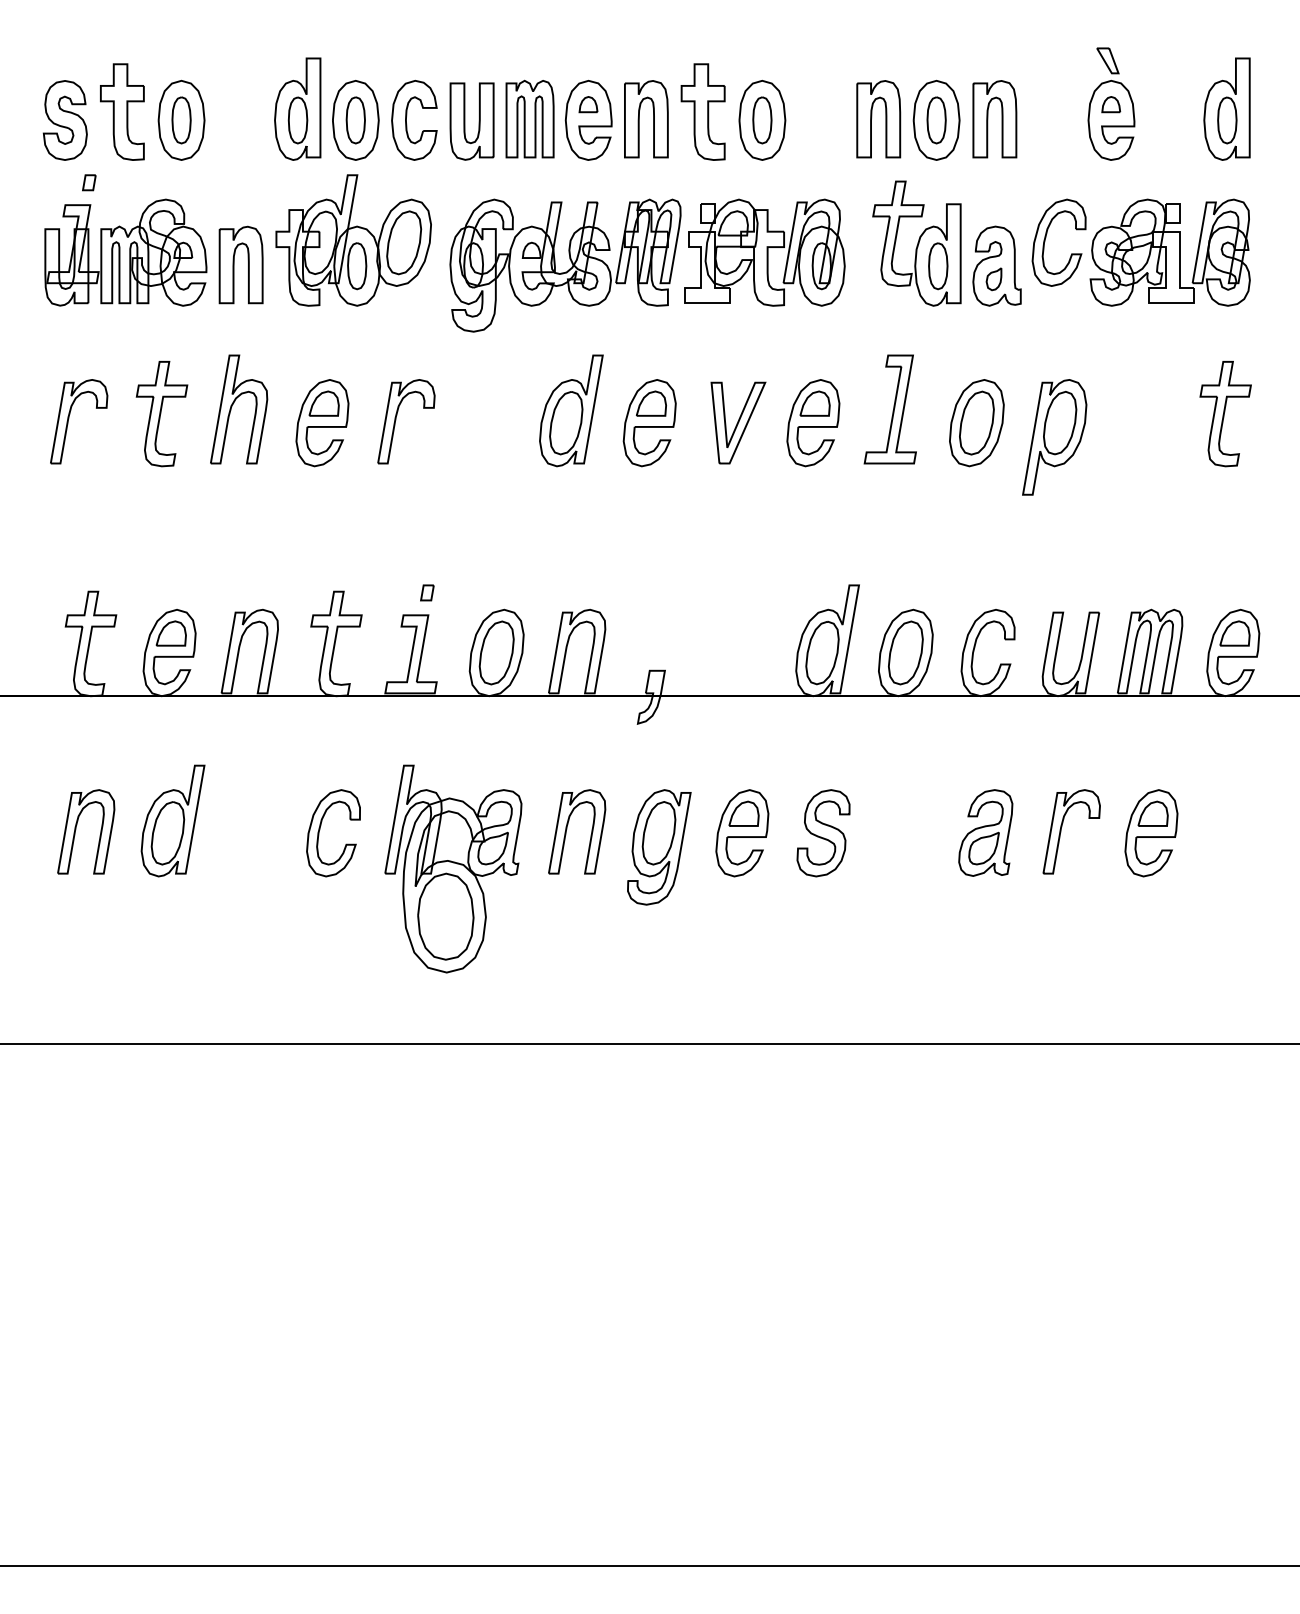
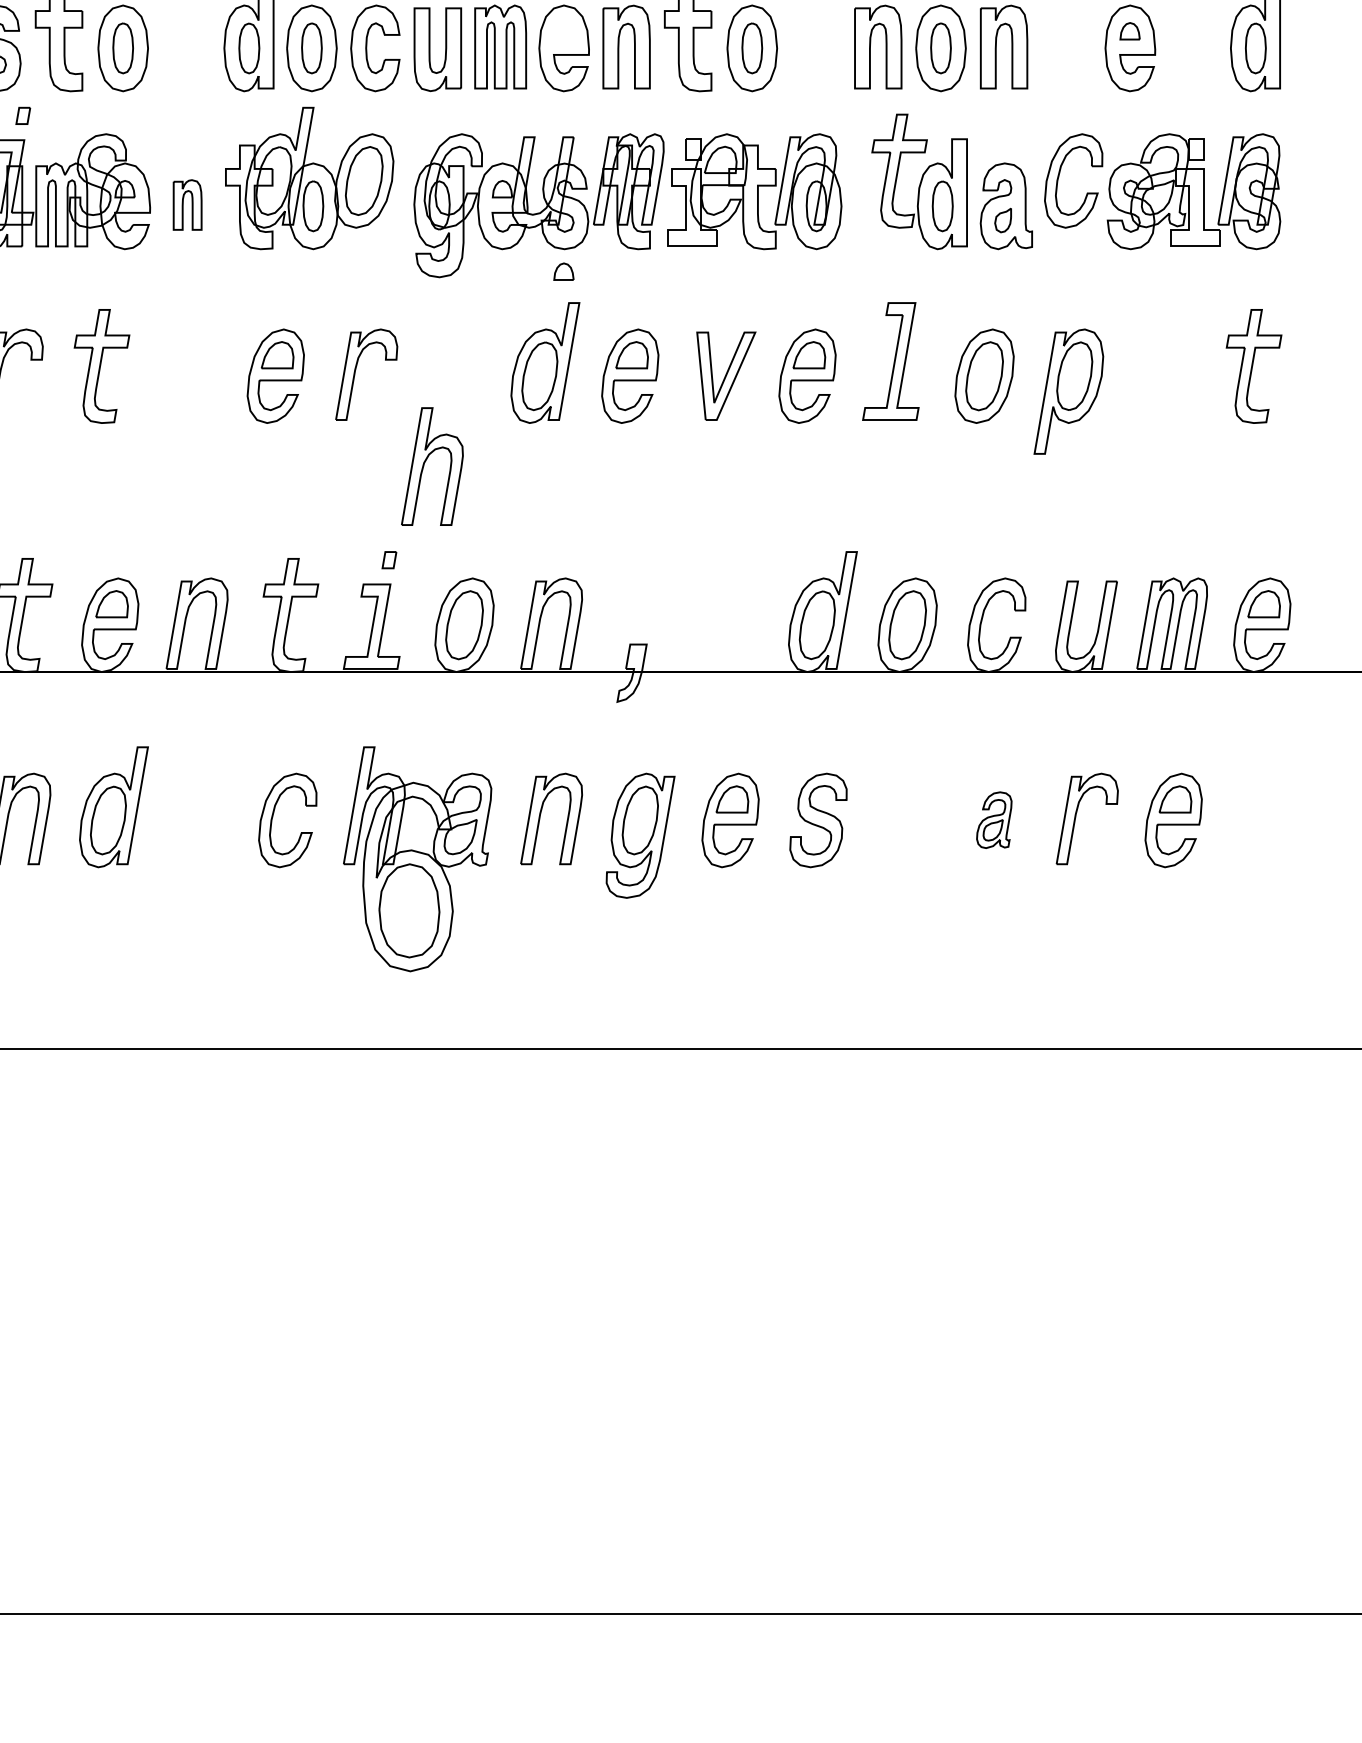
part: (588, 104) -> (563, 271), moved
part: (240, 264) -> (187, 204), size x0.6
part: (232, 406) -> (425, 463), moved
part: (985, 832) -> (993, 819), size x0.6

